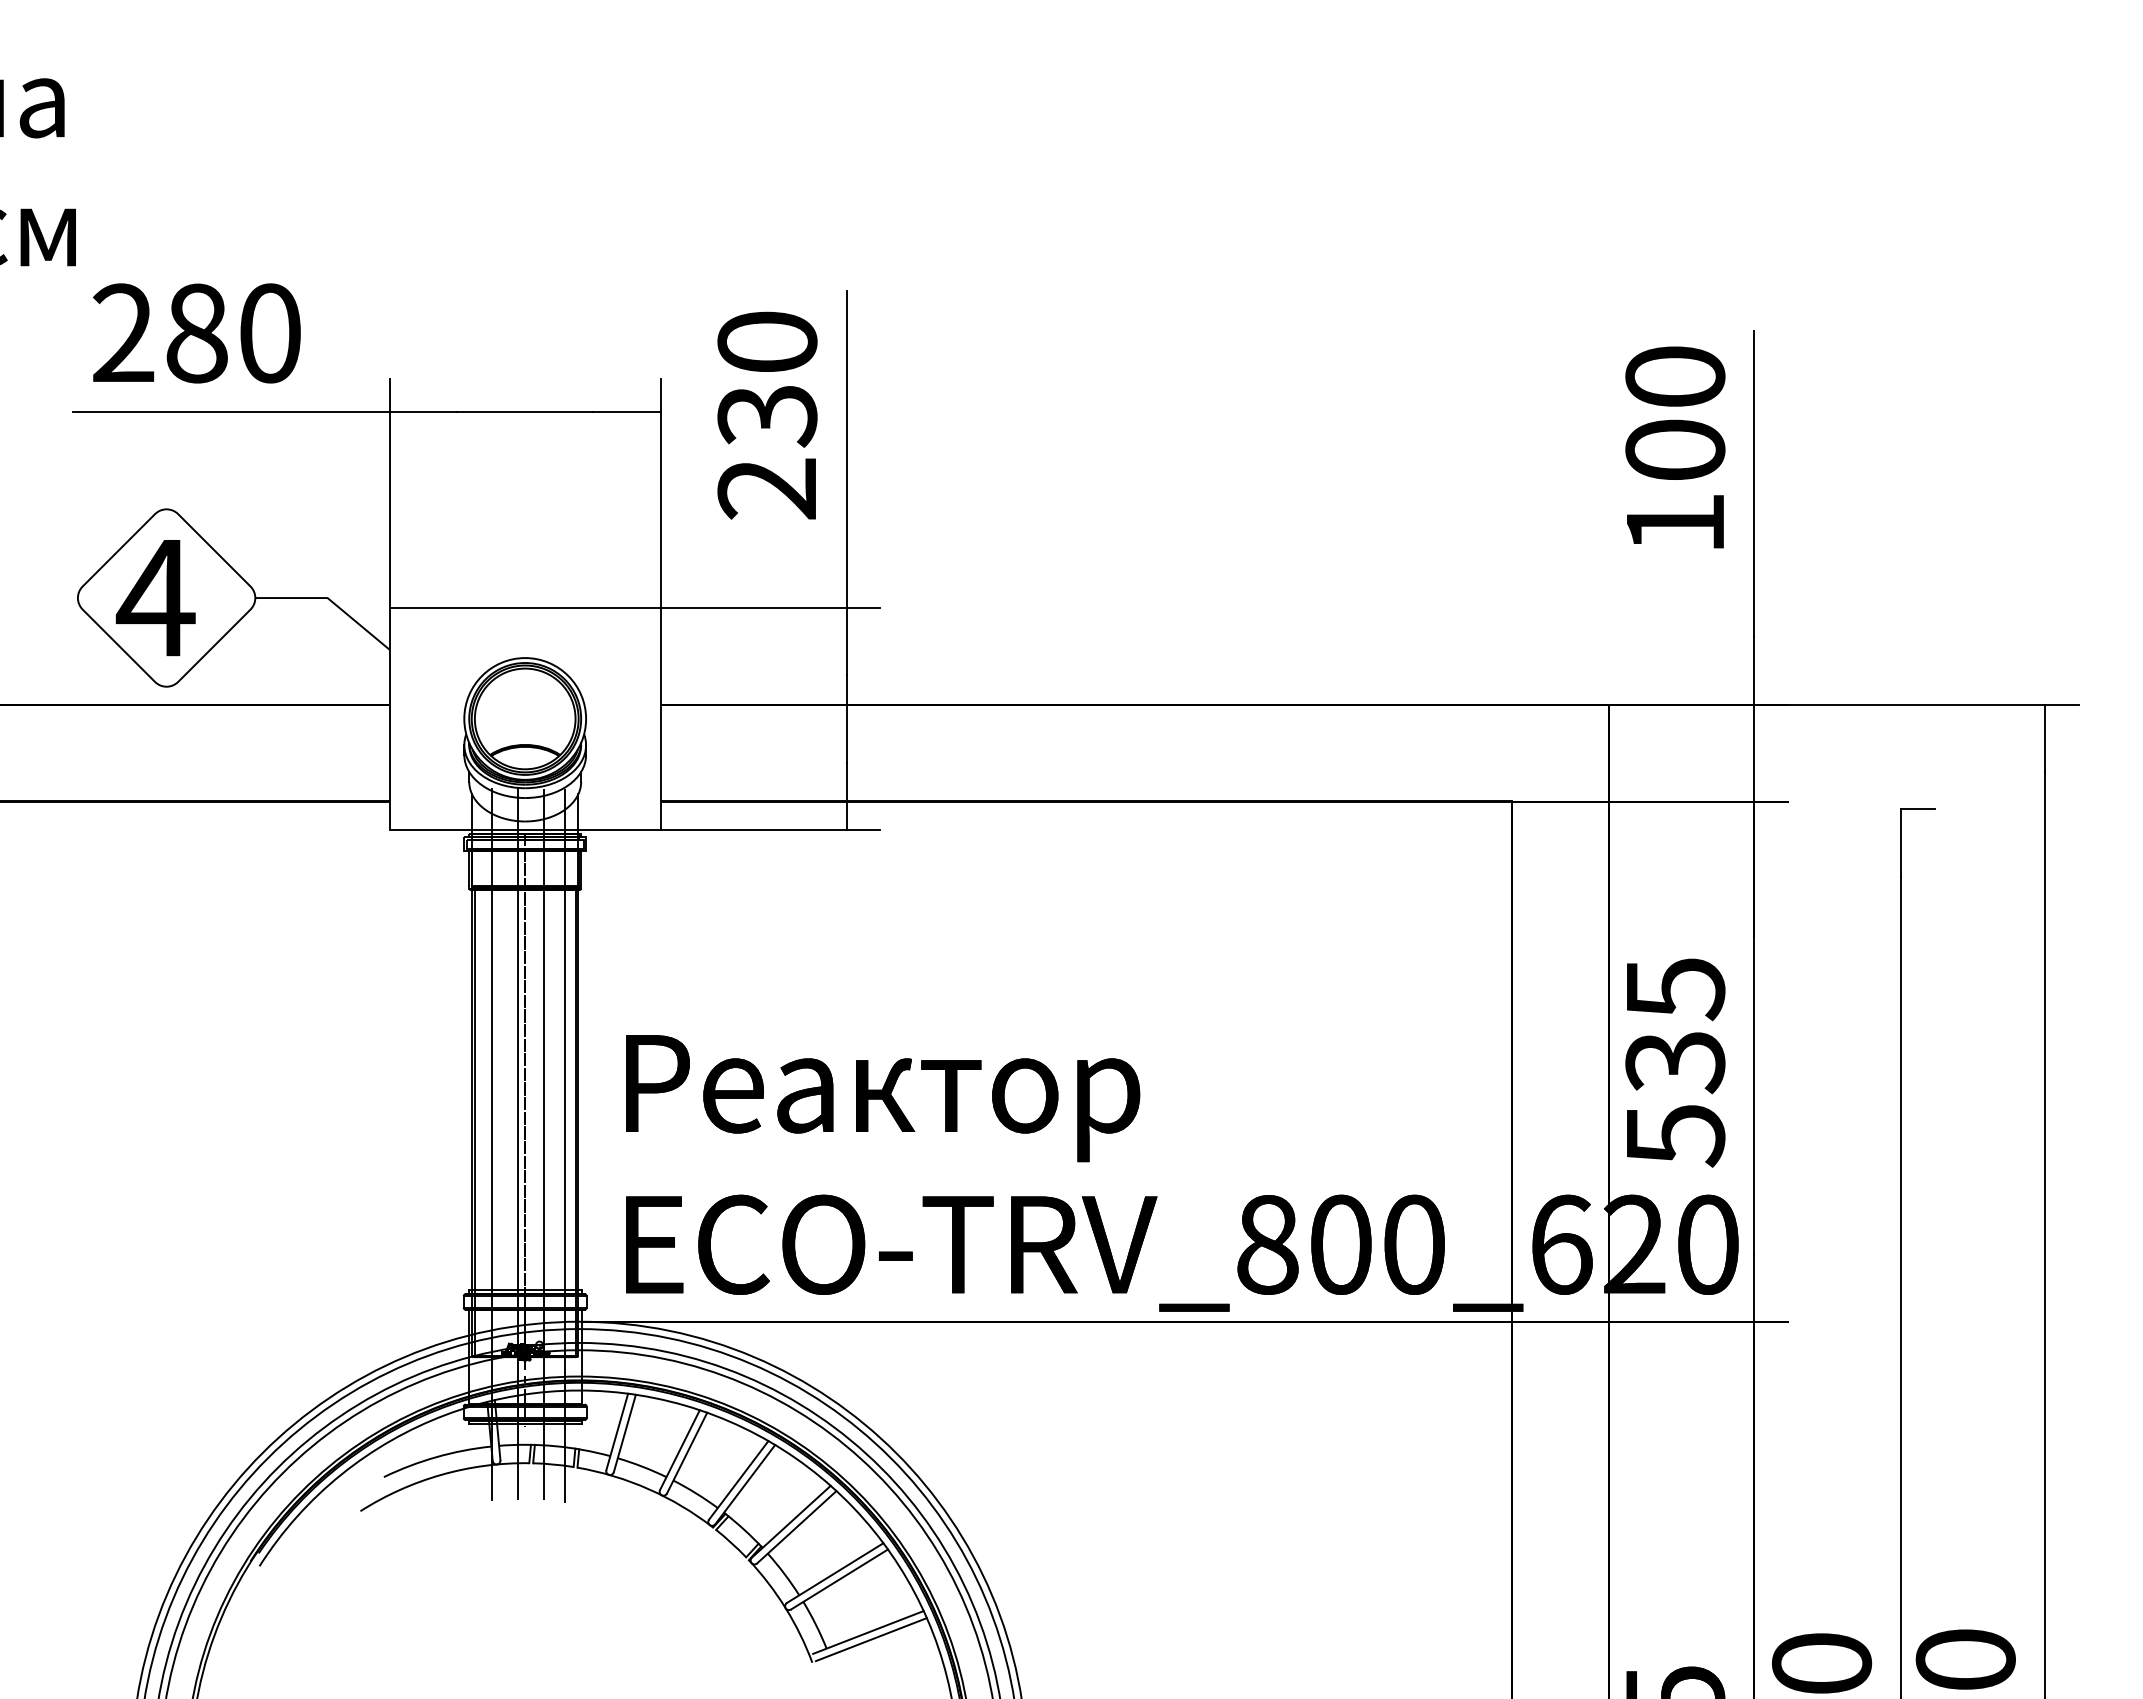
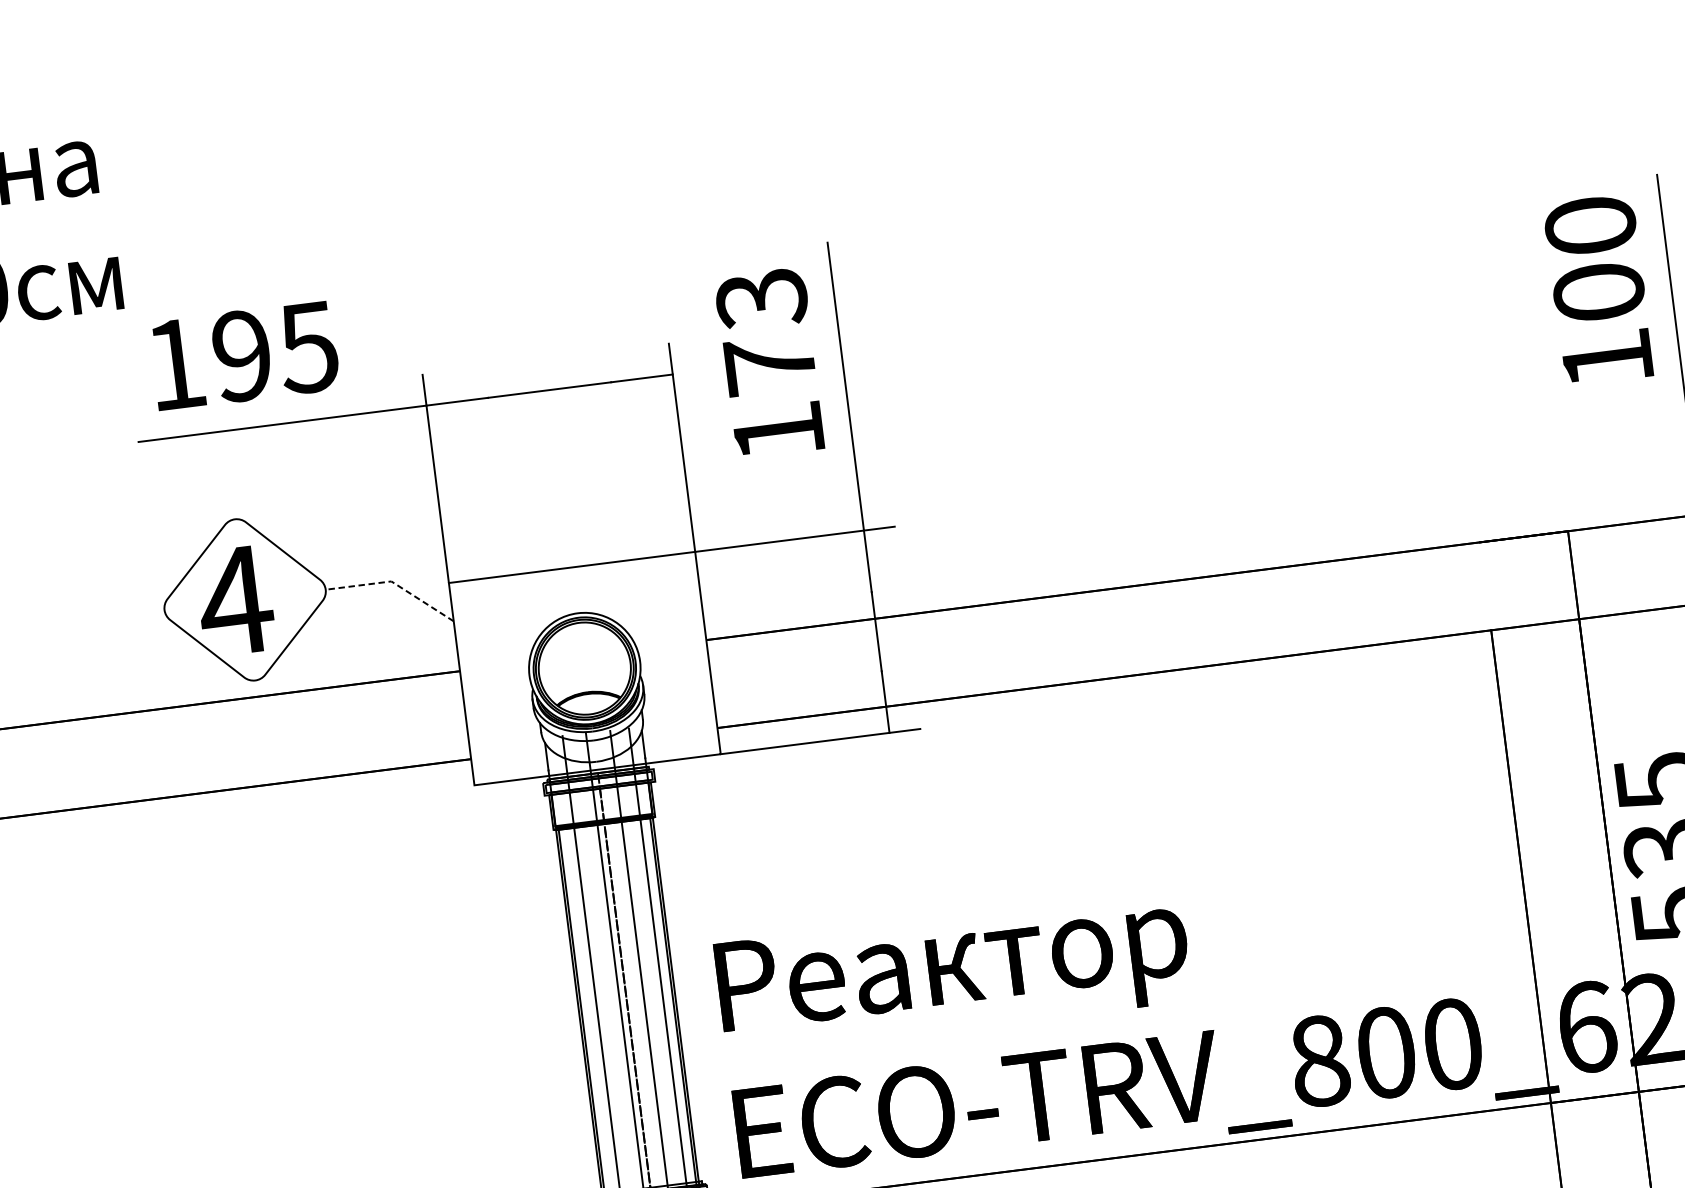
text: (196, 333) -> (241, 356), 280 -> 195
text: (767, 415) -> (770, 365), 230 -> 173
line: (329, 599) -> (393, 582), solid -> dashed

